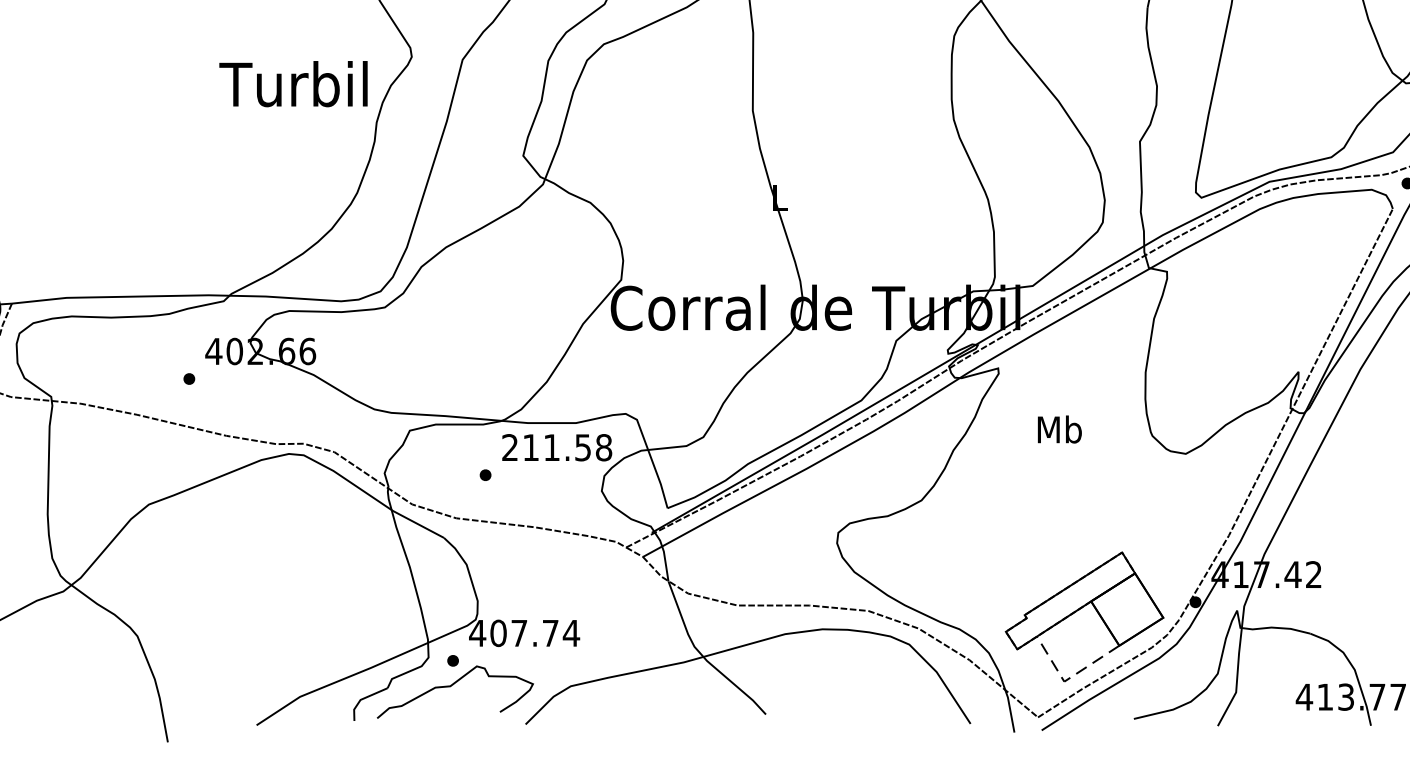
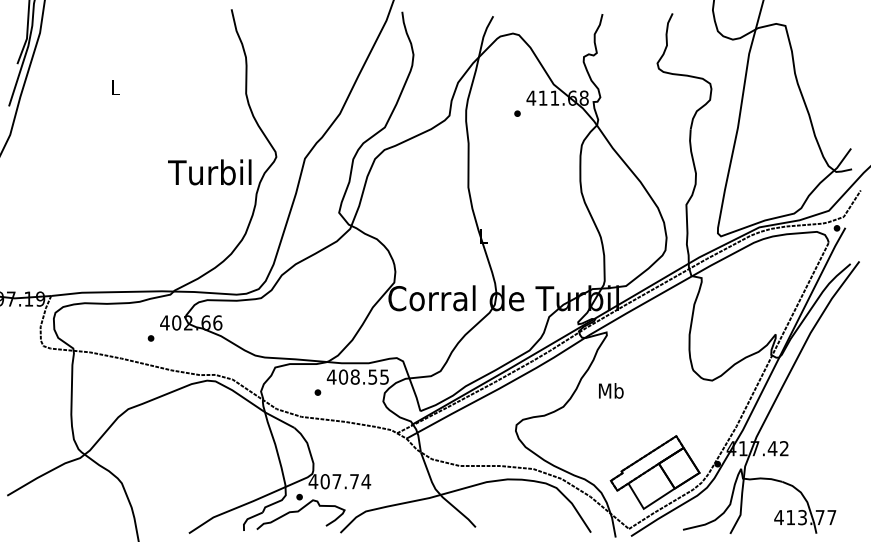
text: (1060, 428) -> (611, 390), moved
text: (555, 446) -> (357, 376), 211.58 -> 408.55
line: (1069, 679) -> (646, 507), dashed -> solid

